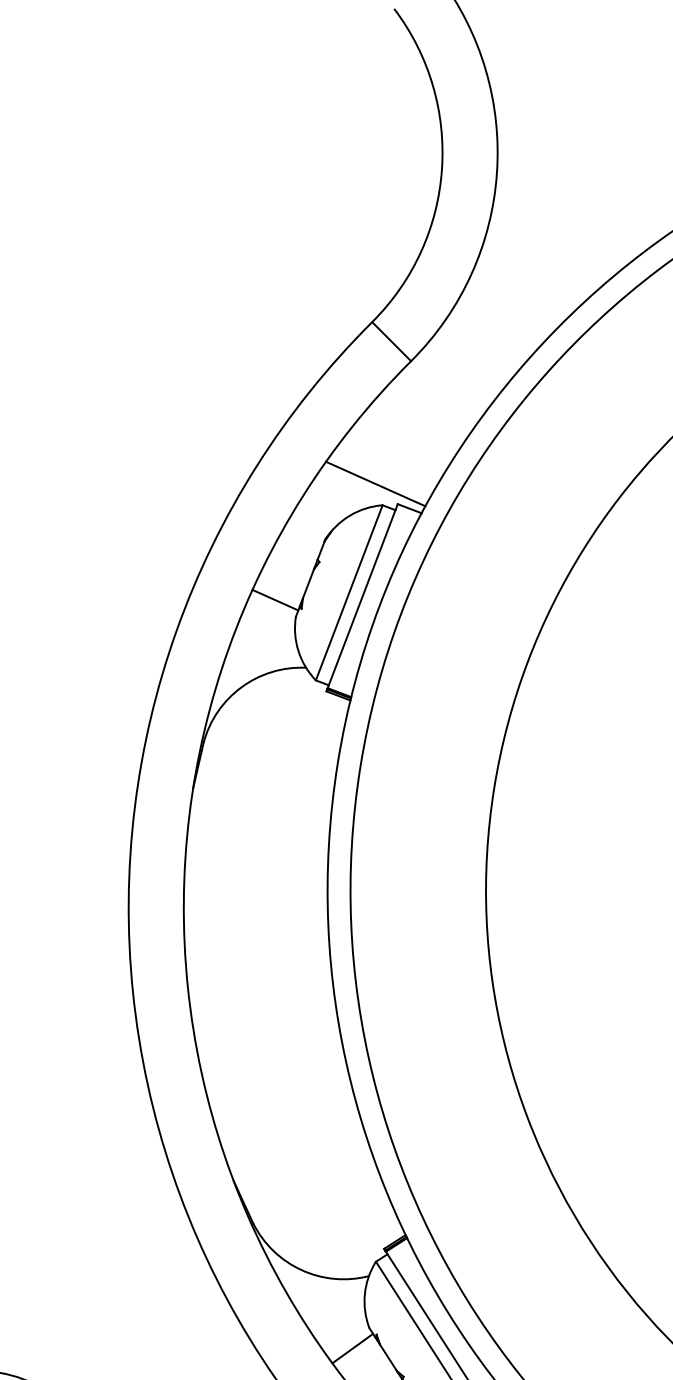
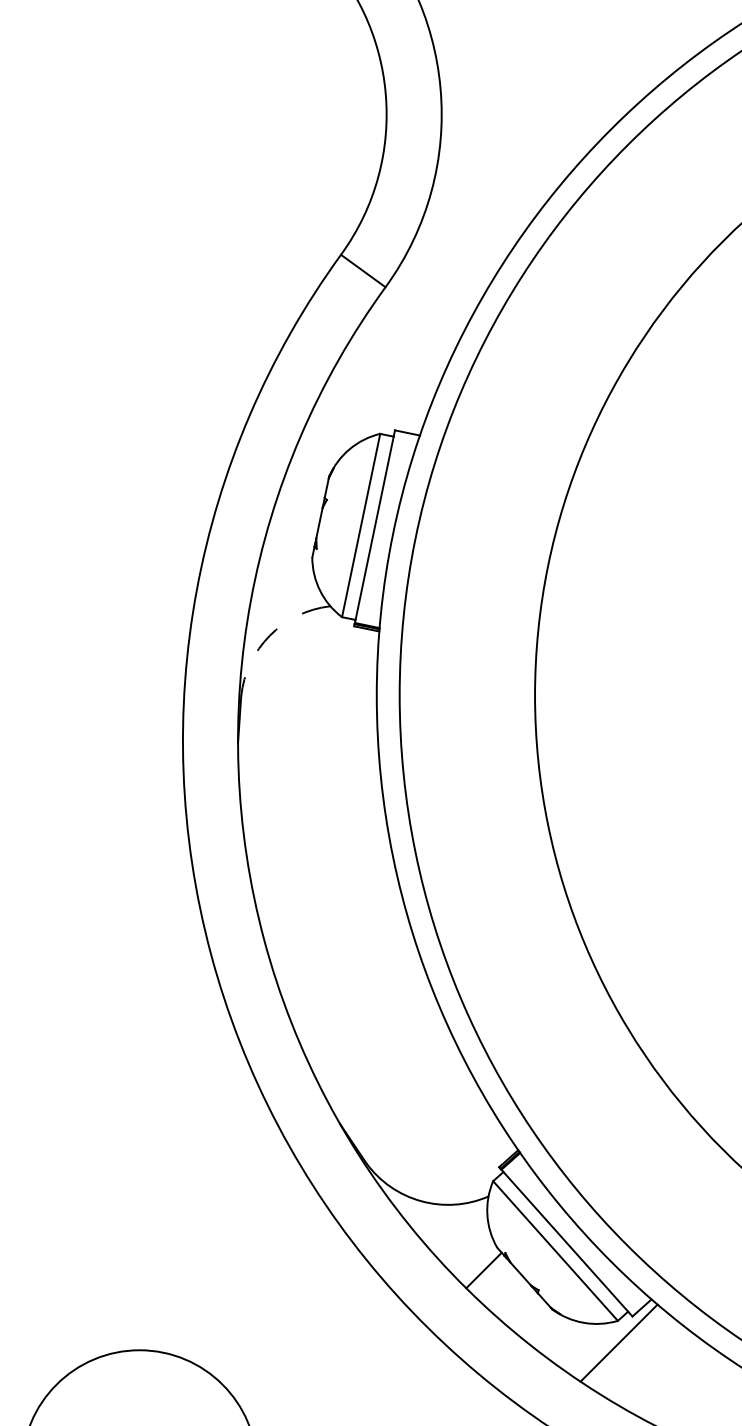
line: (375, 483) -> (369, 413), removed
line: (275, 599) -> (289, 543), removed
arc: (241, 687) -> (269, 635), solid -> dashed

